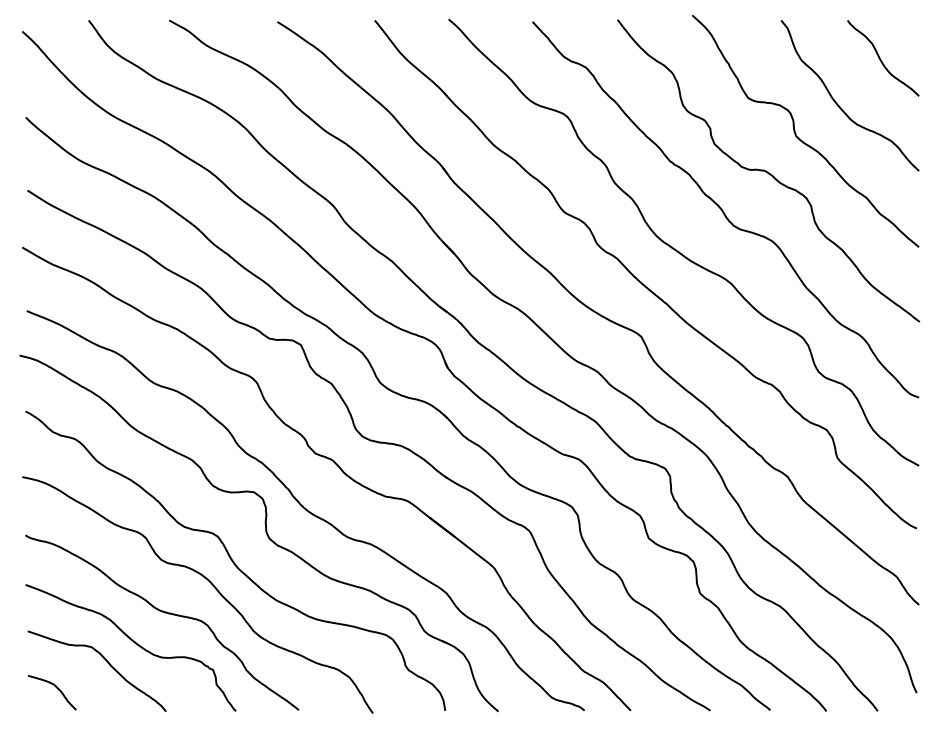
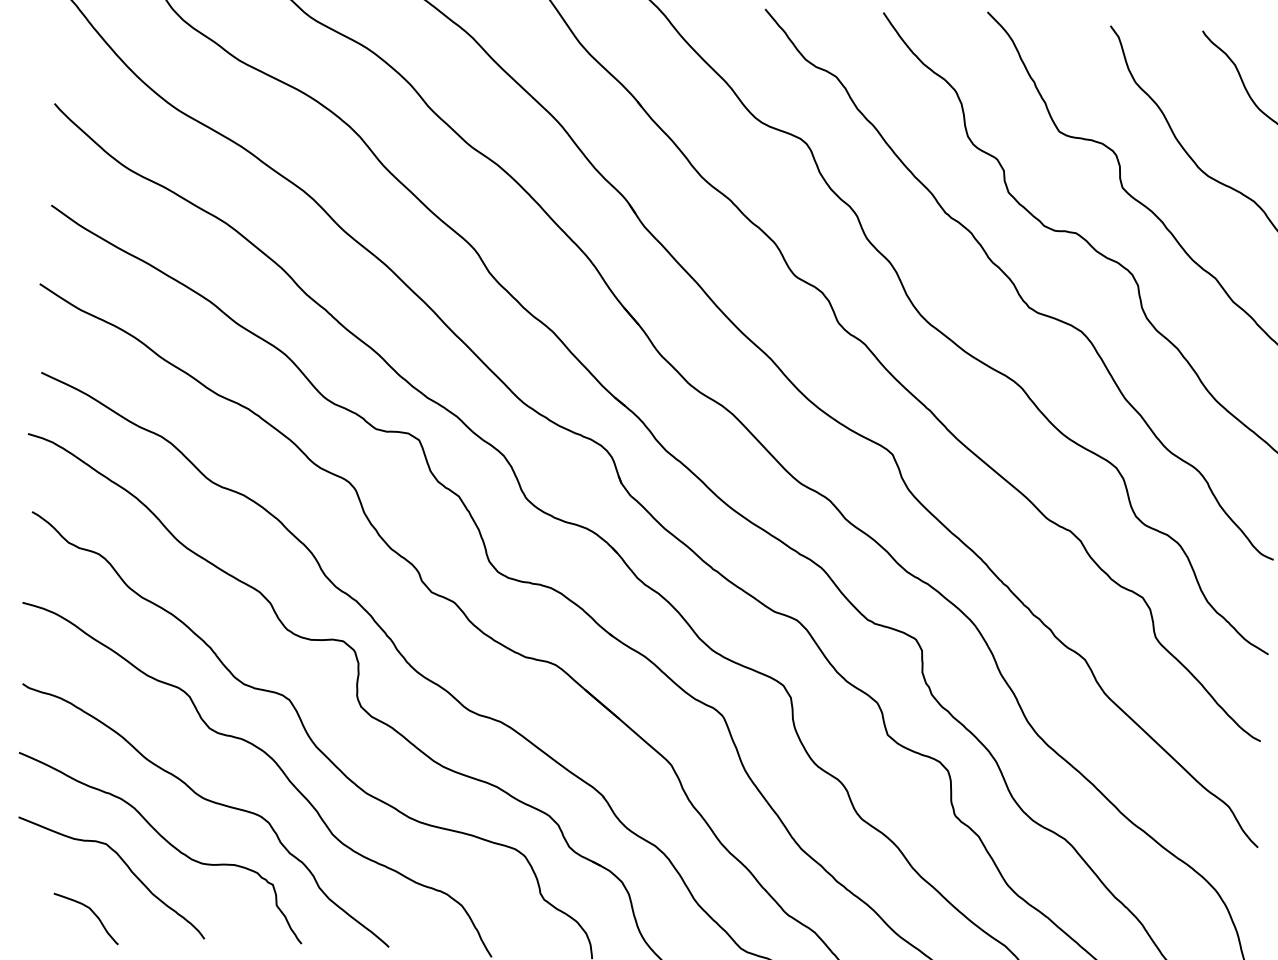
curve: (56, 688) -> (92, 913), moved

